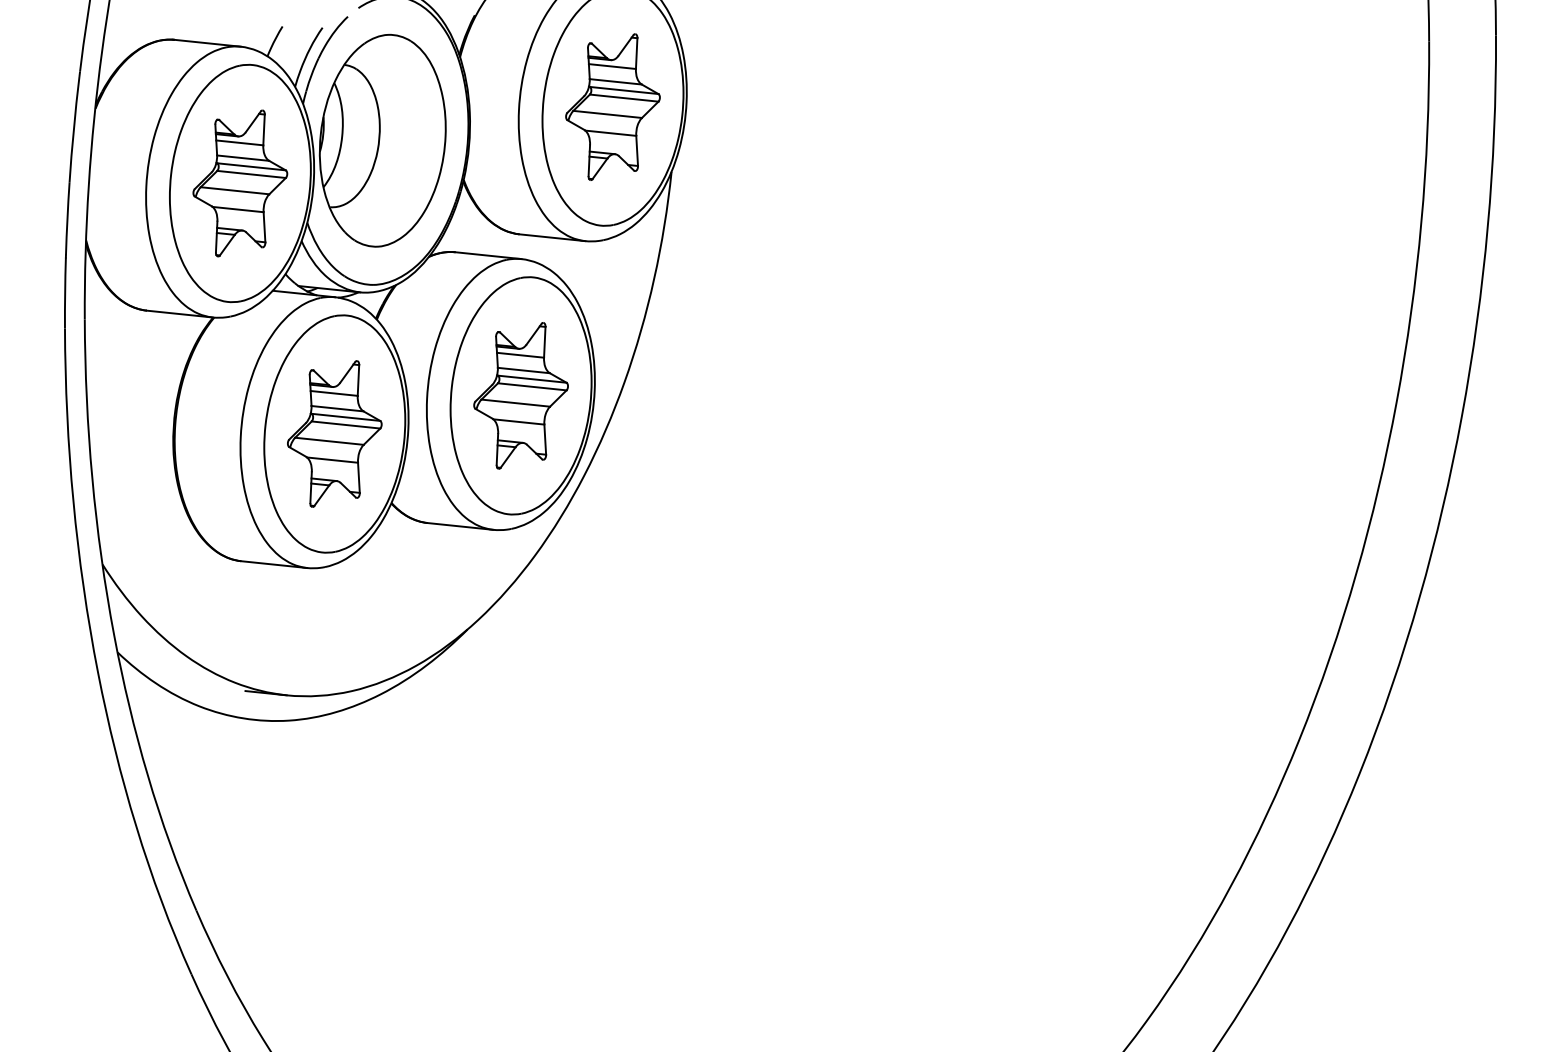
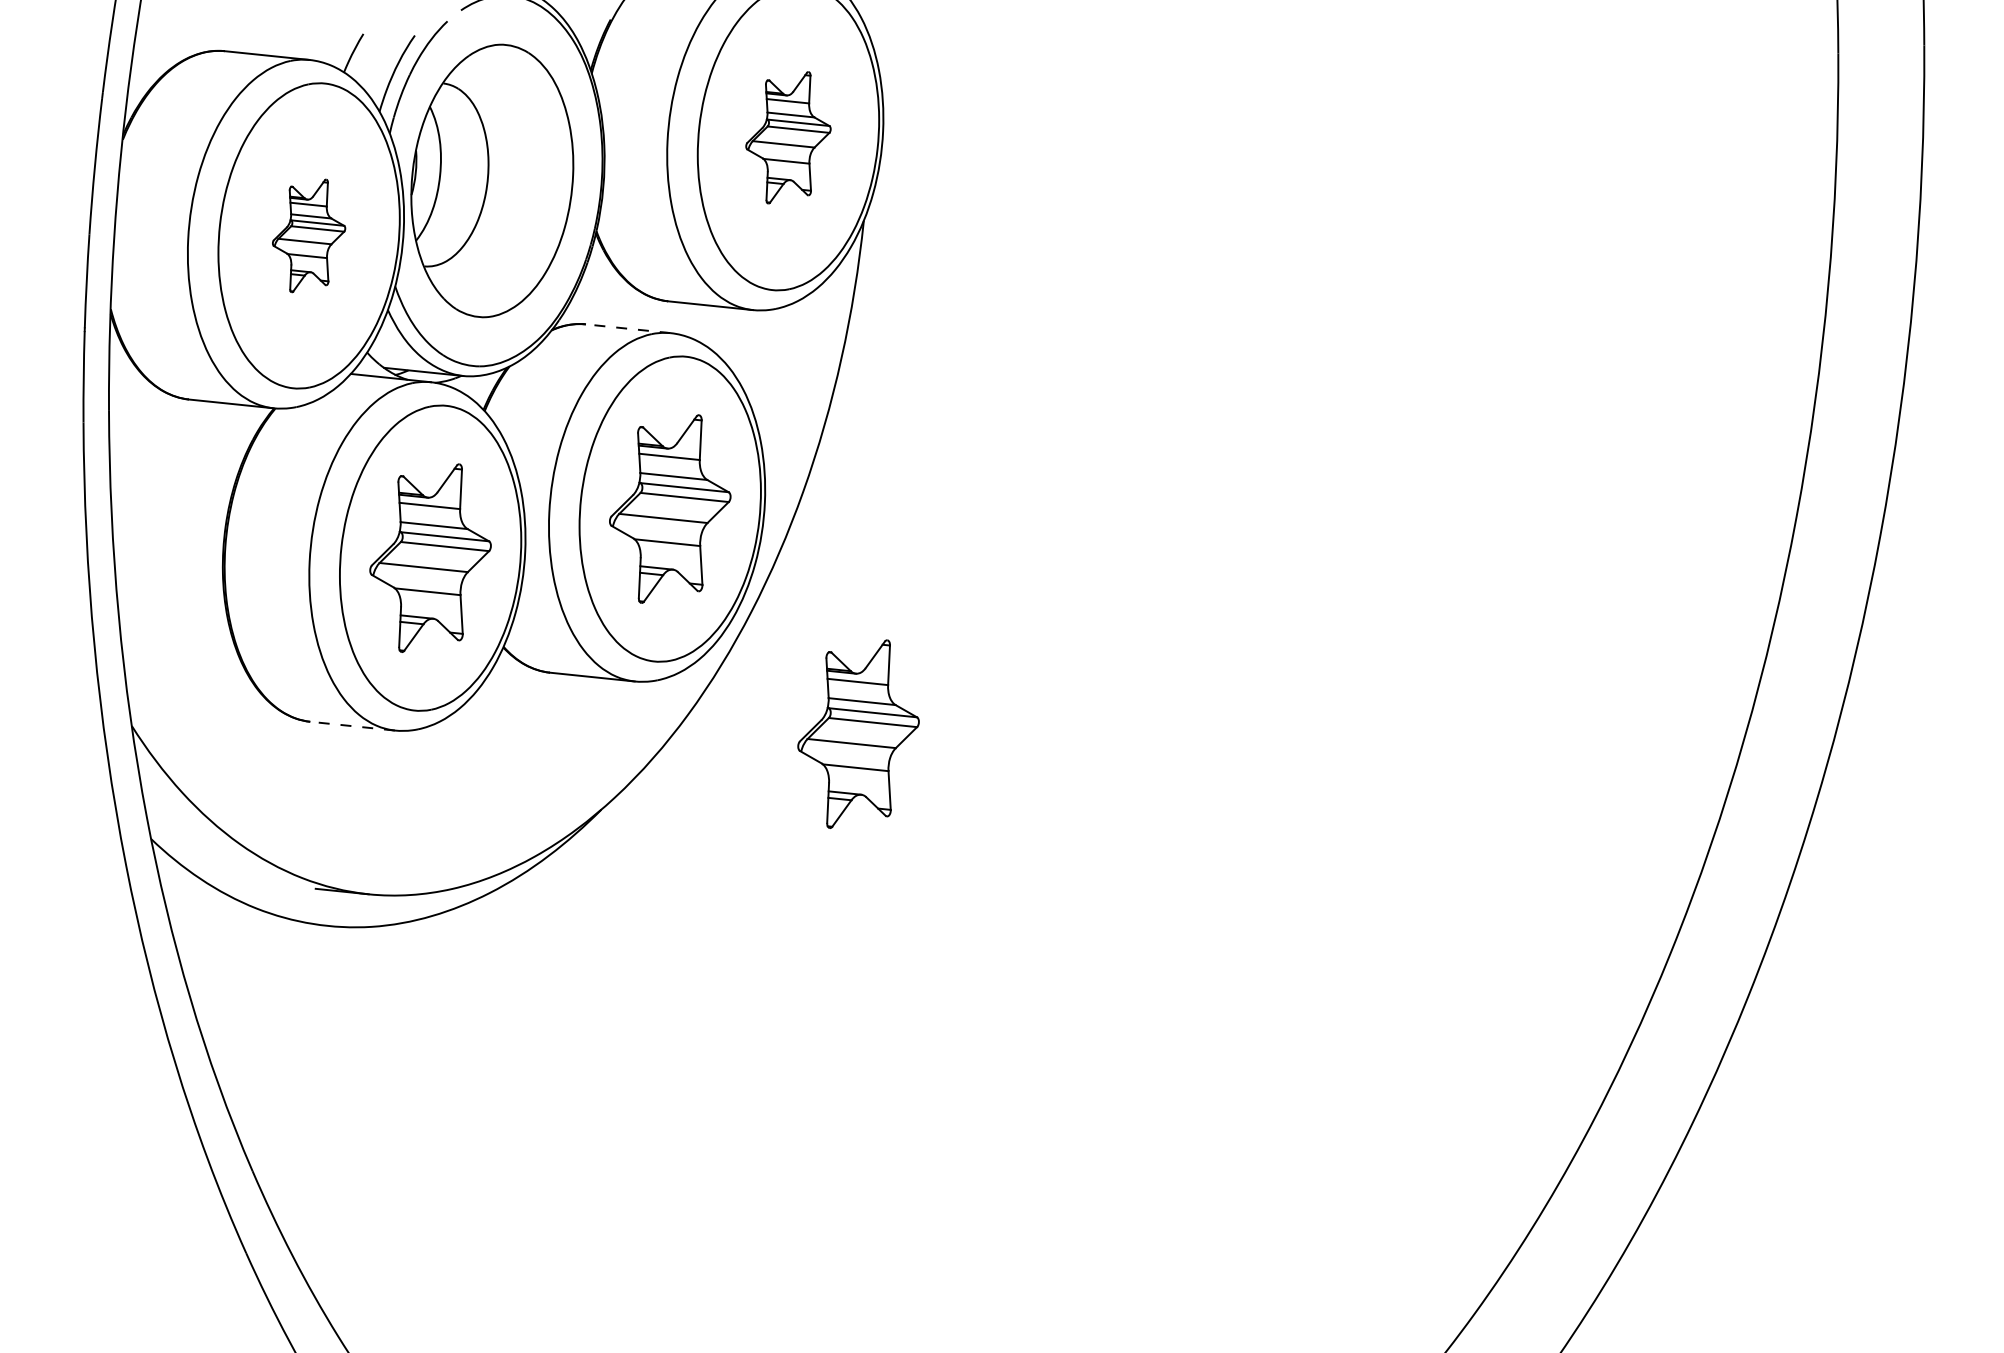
part: (613, 106) -> (788, 137), size x0.7
part: (239, 183) -> (308, 235), size x0.6
line: (488, 255) -> (628, 328), solid -> dashed
line: (274, 564) -> (352, 726), solid -> dashed
part: (667, 570) -> (858, 733), added

